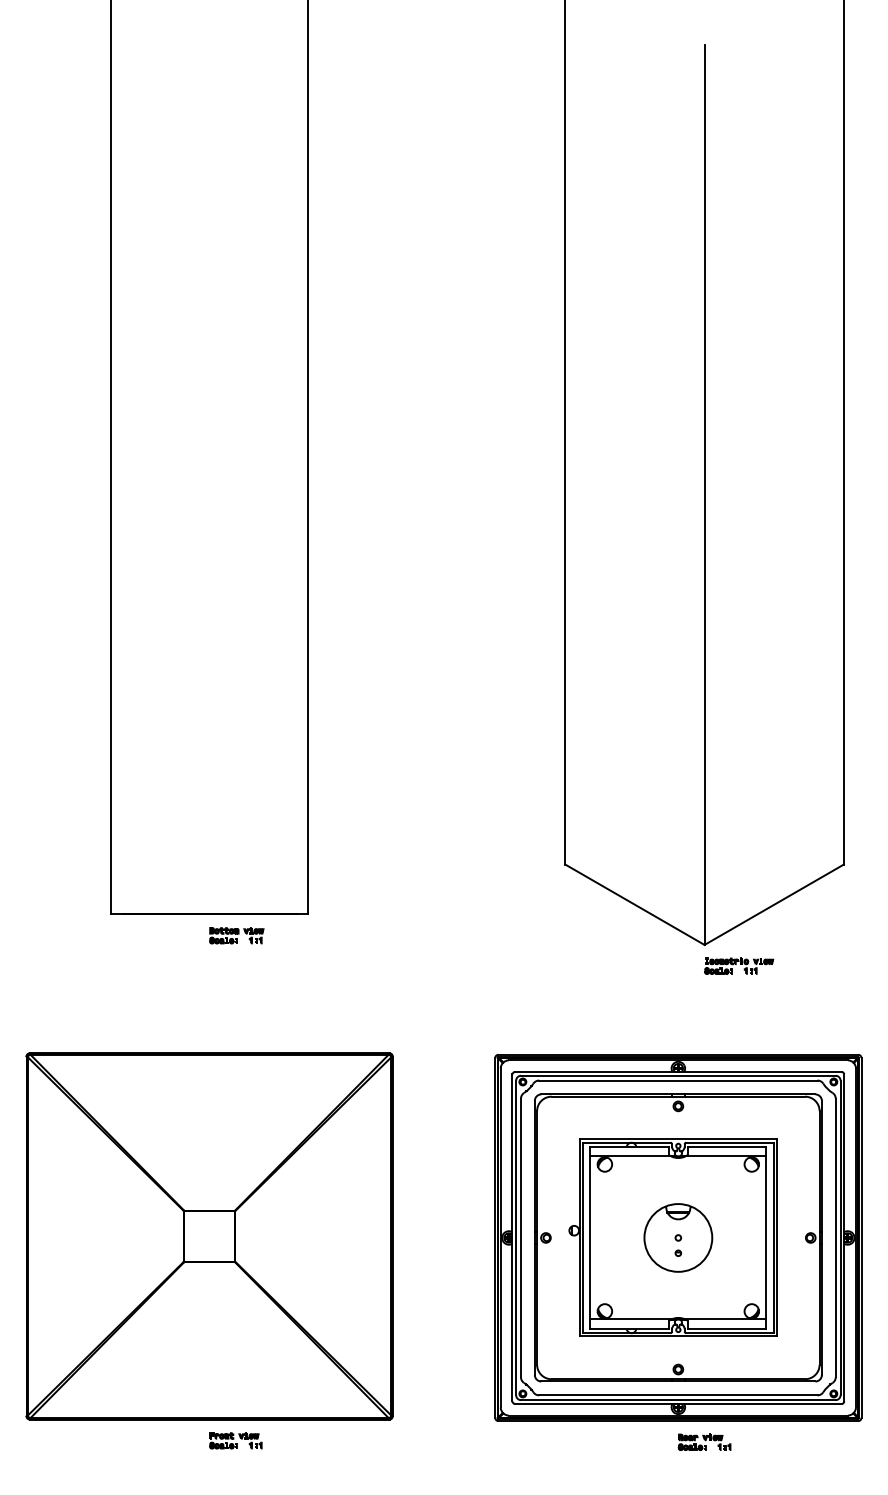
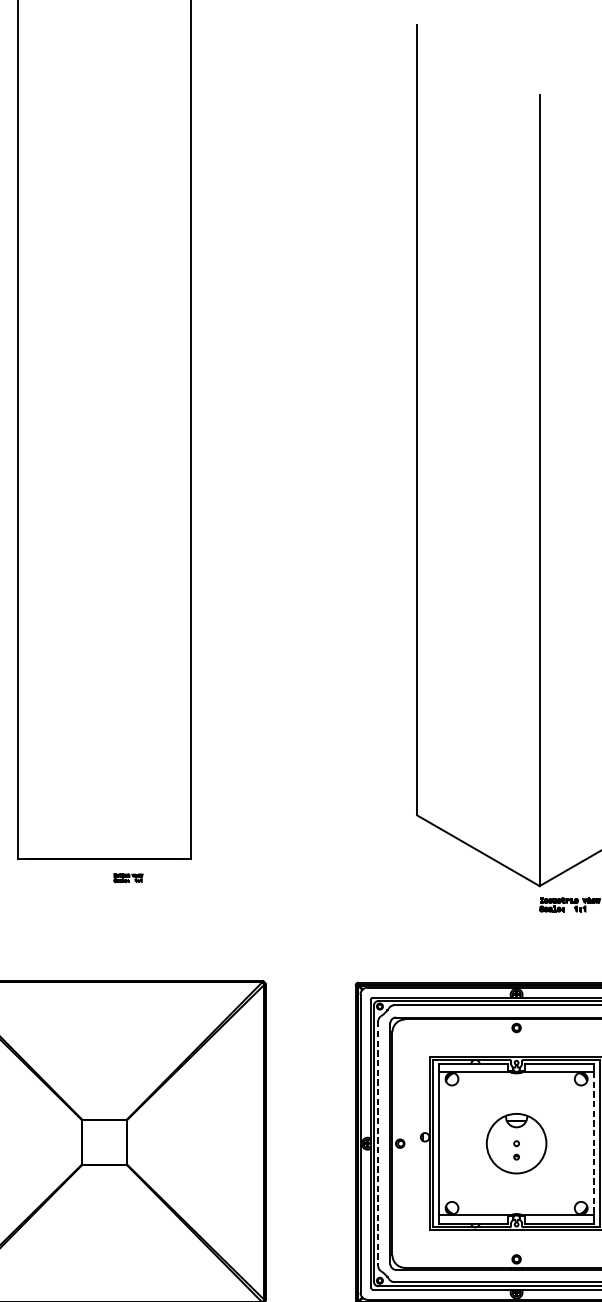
part: (236, 935) -> (128, 877), size x0.6
line: (766, 1237) -> (594, 1143), solid -> dashed
line: (520, 1238) -> (377, 1144), solid -> dashed

